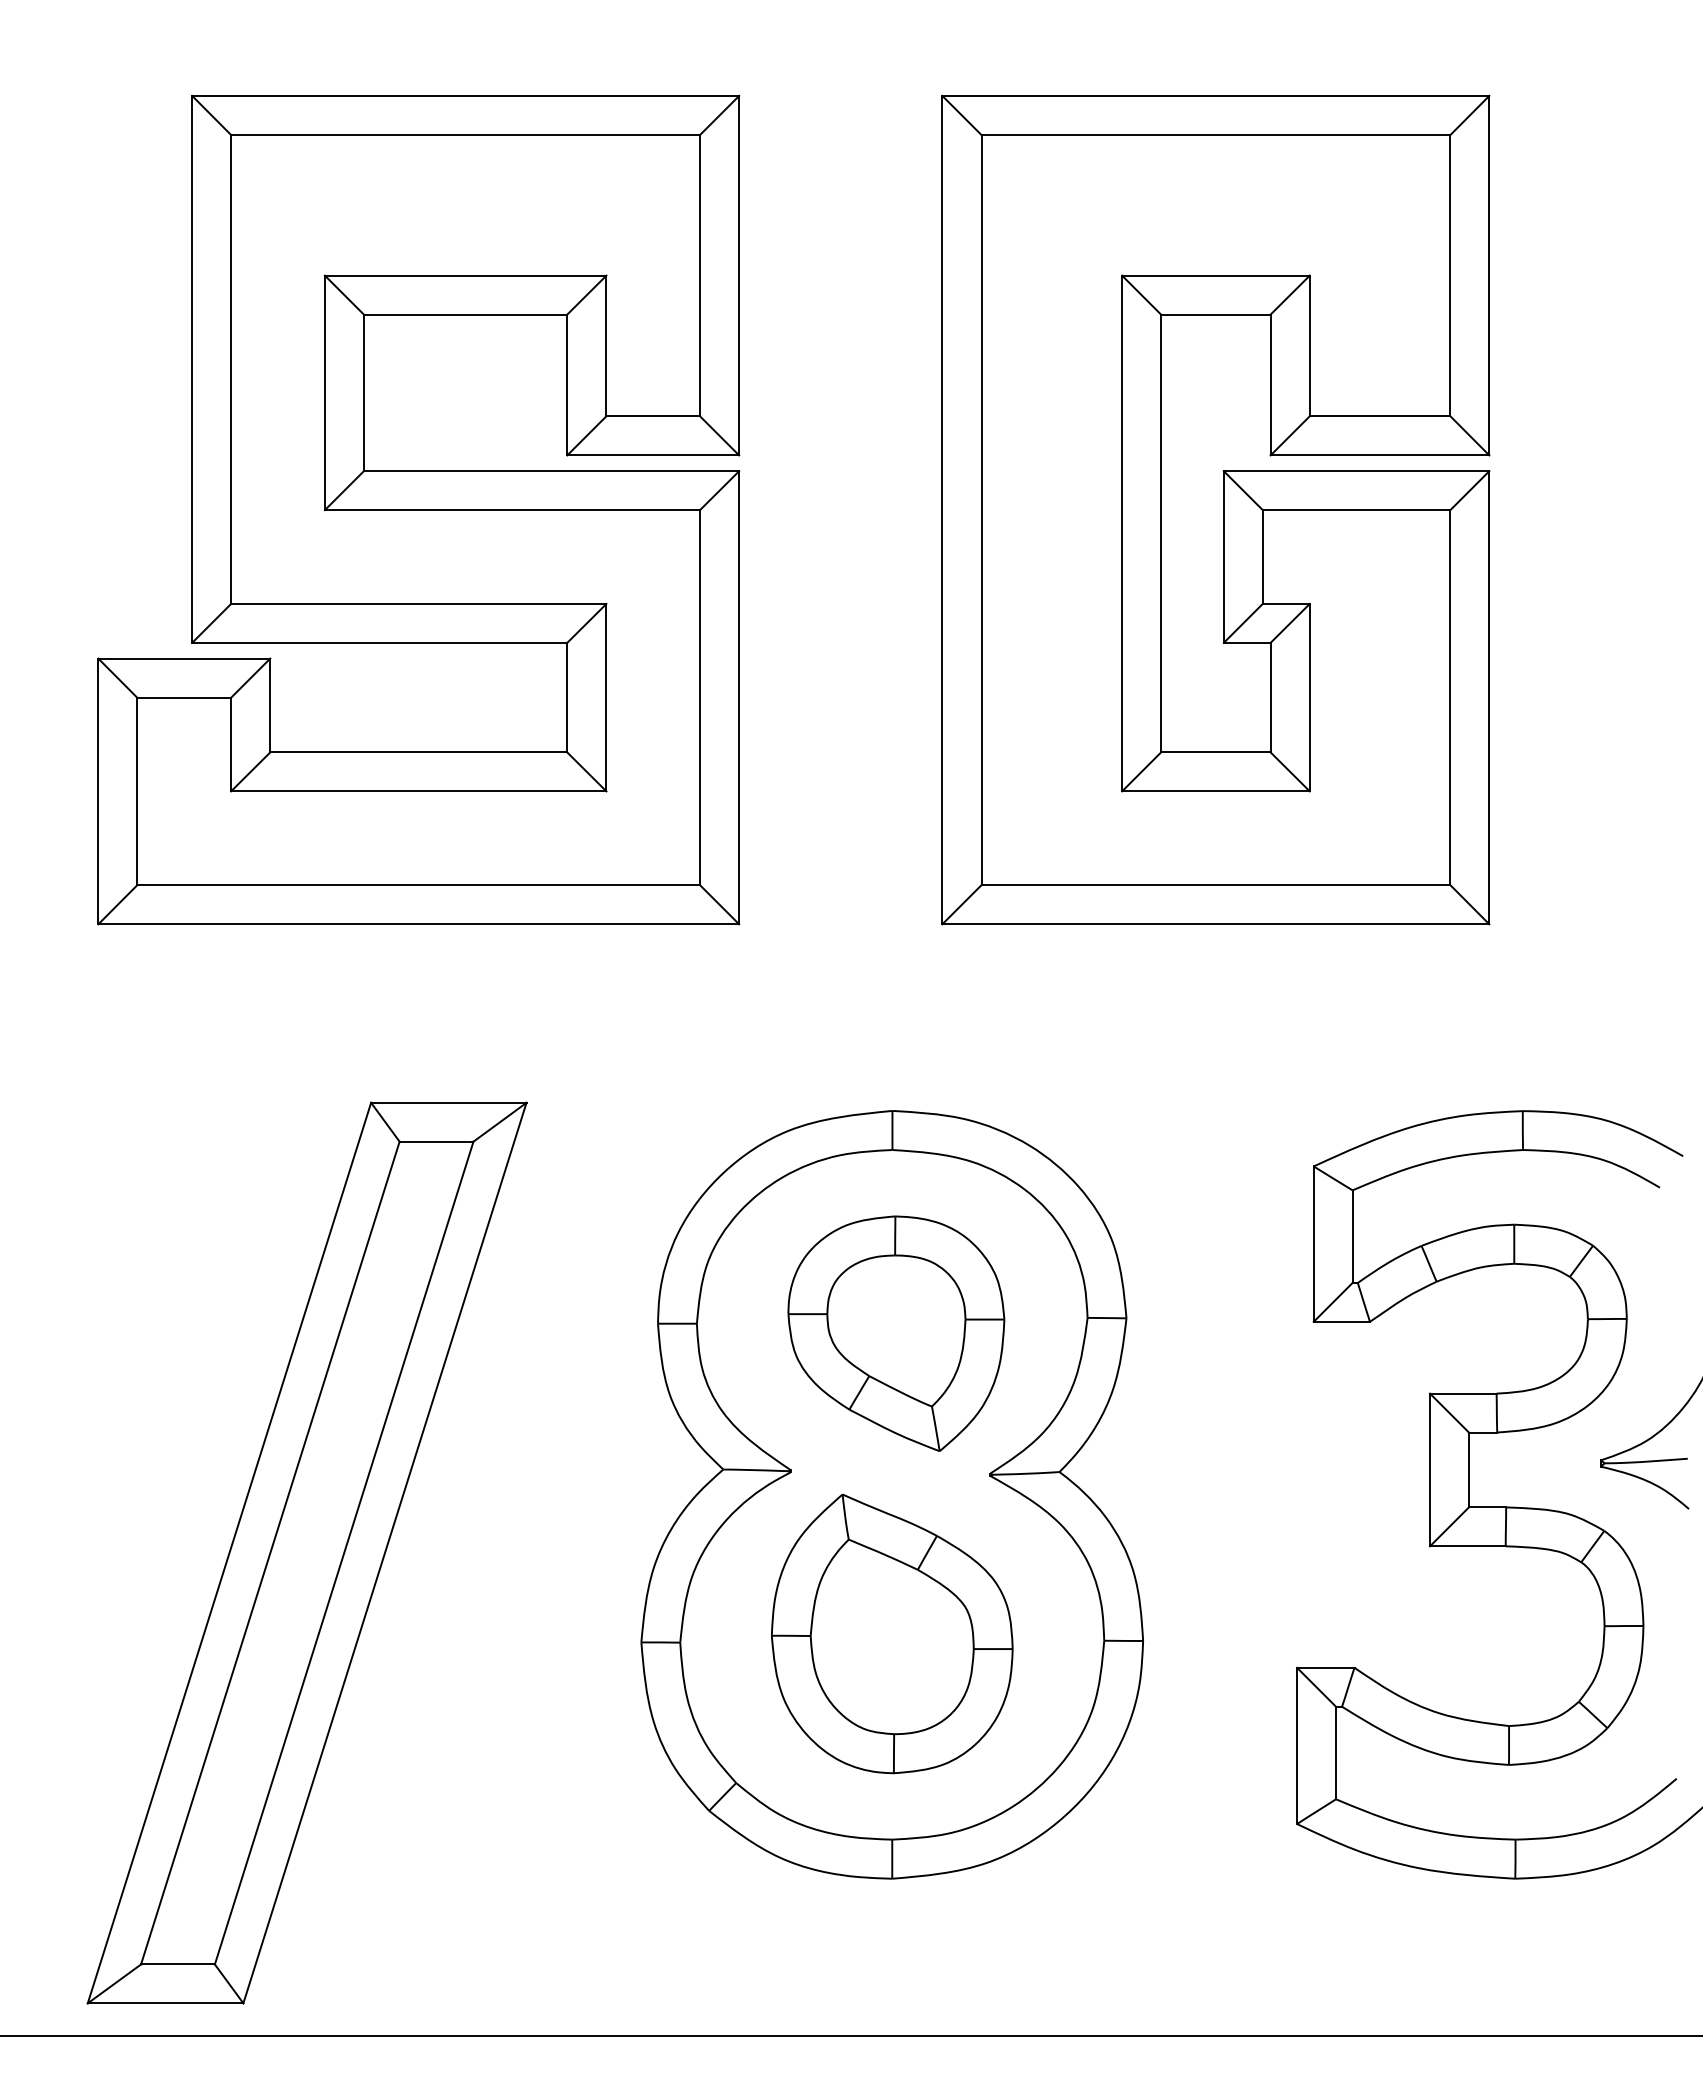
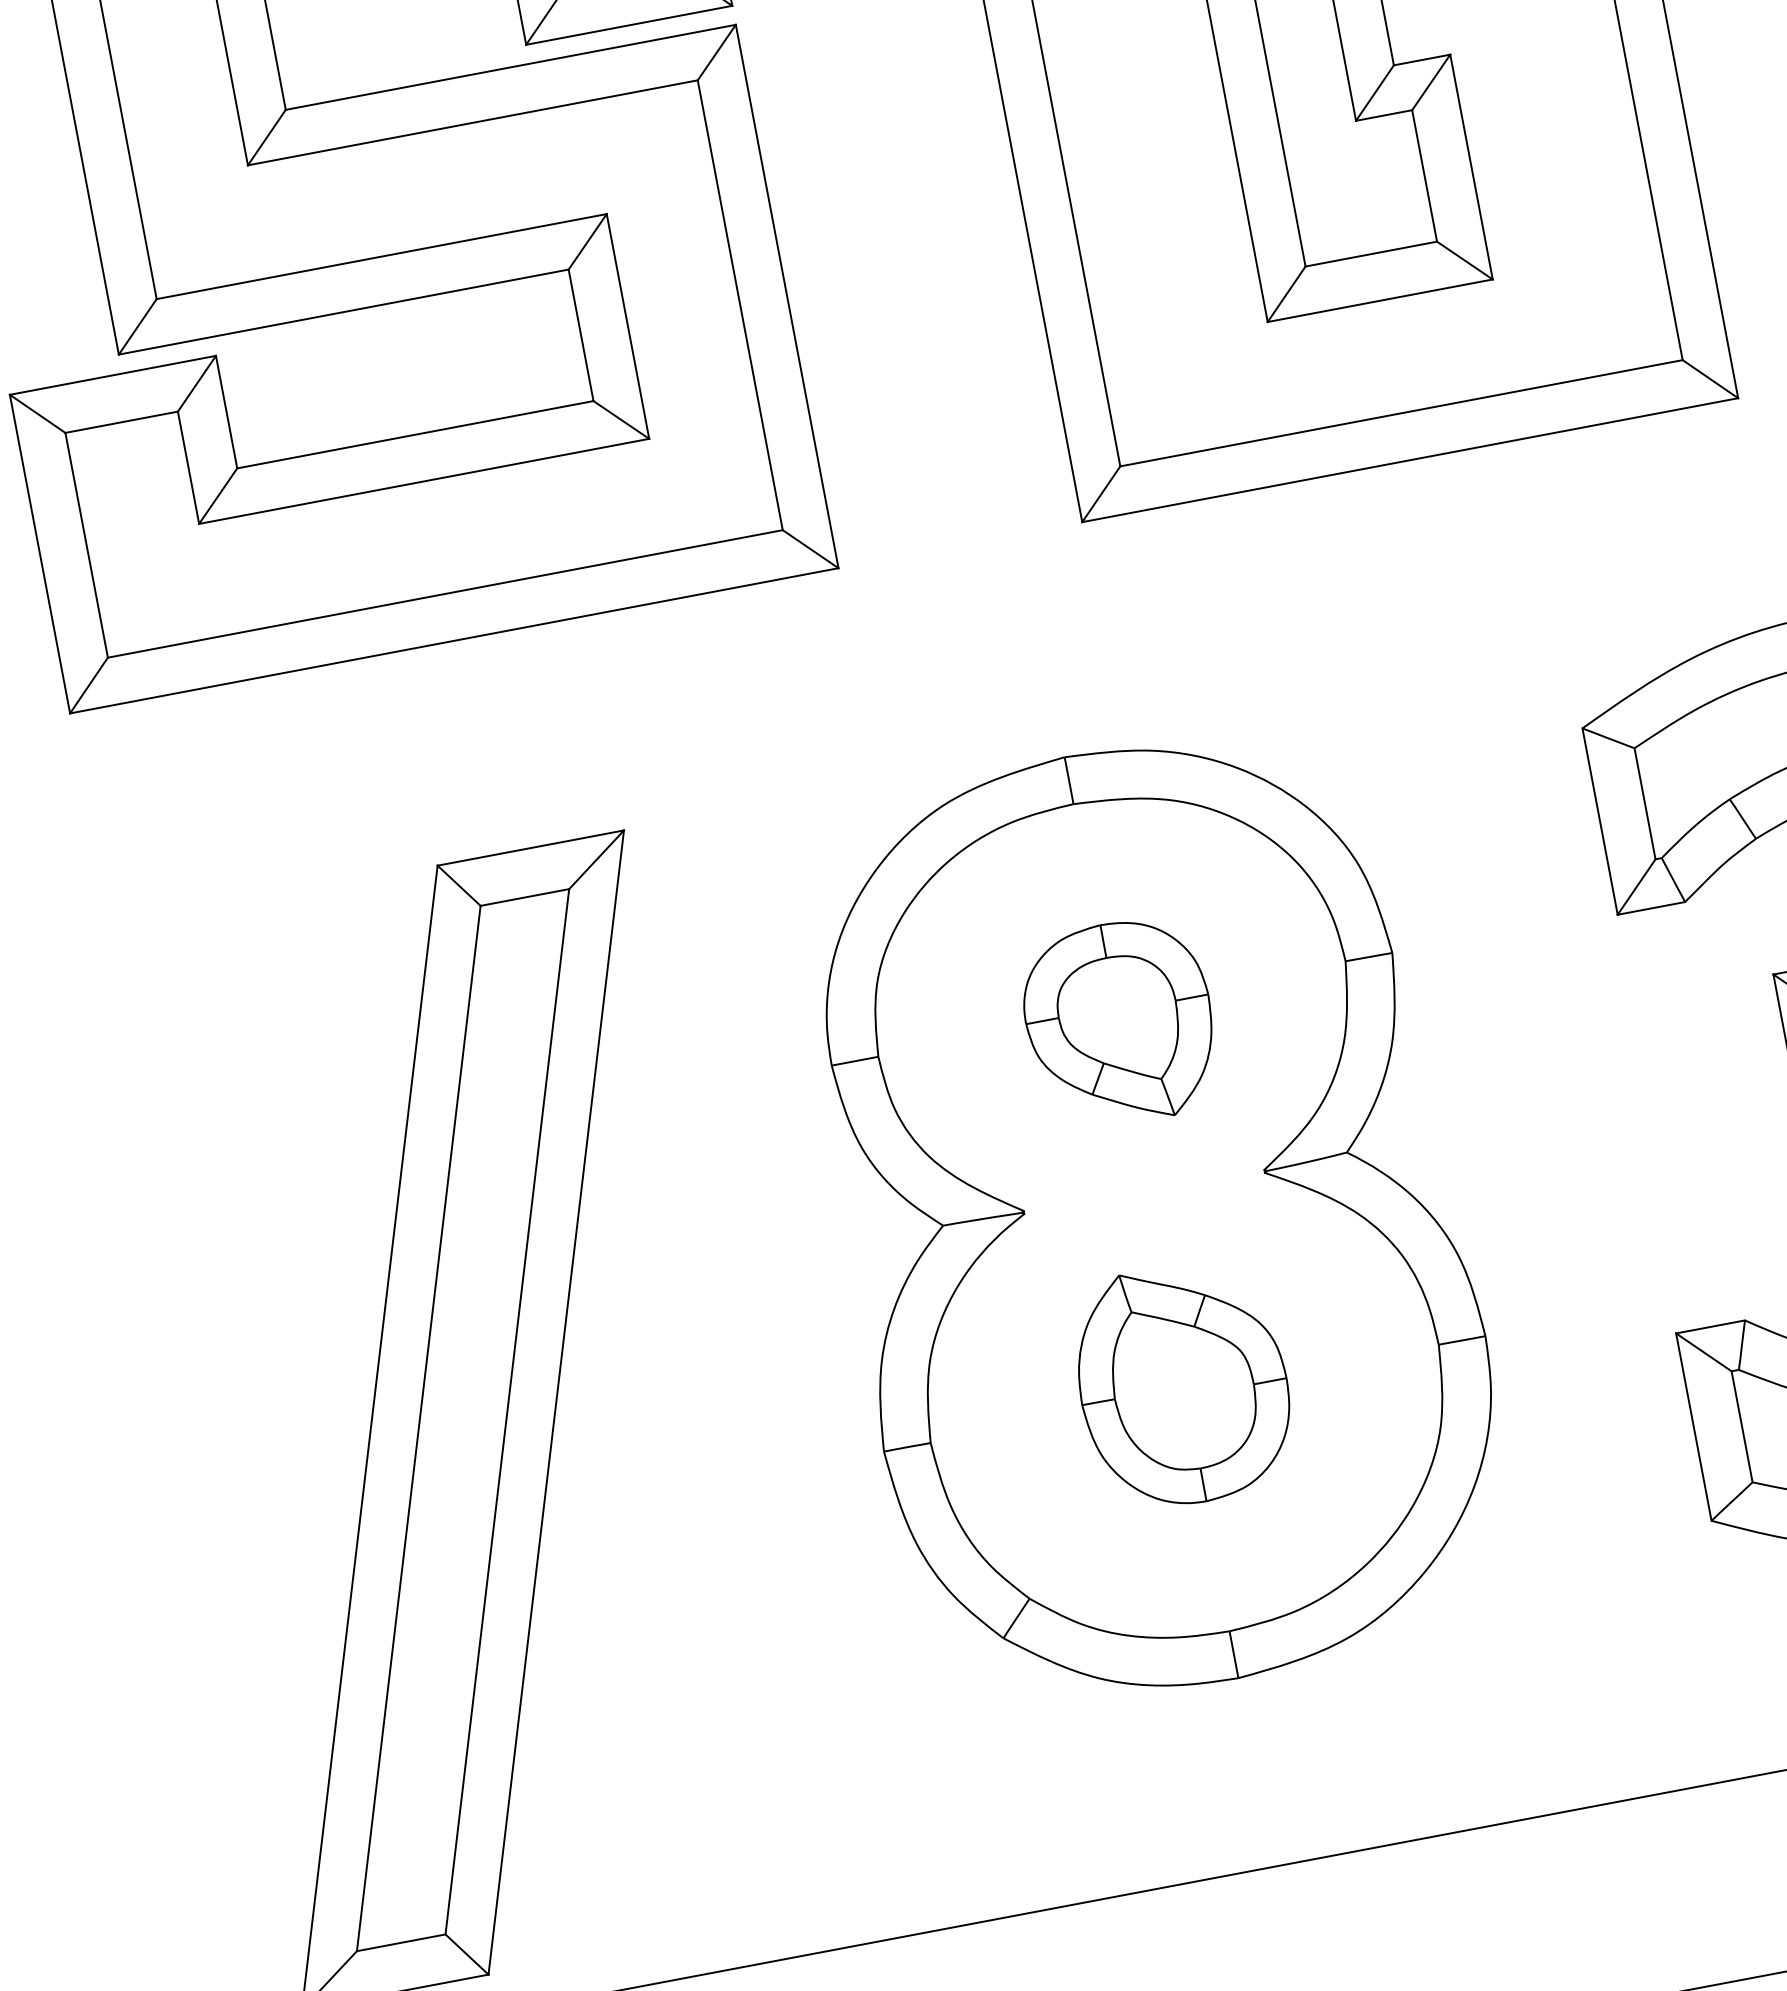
part: (896, 1333) -> (1119, 1023), size x0.7
part: (892, 1633) -> (1183, 1383), size x0.7

